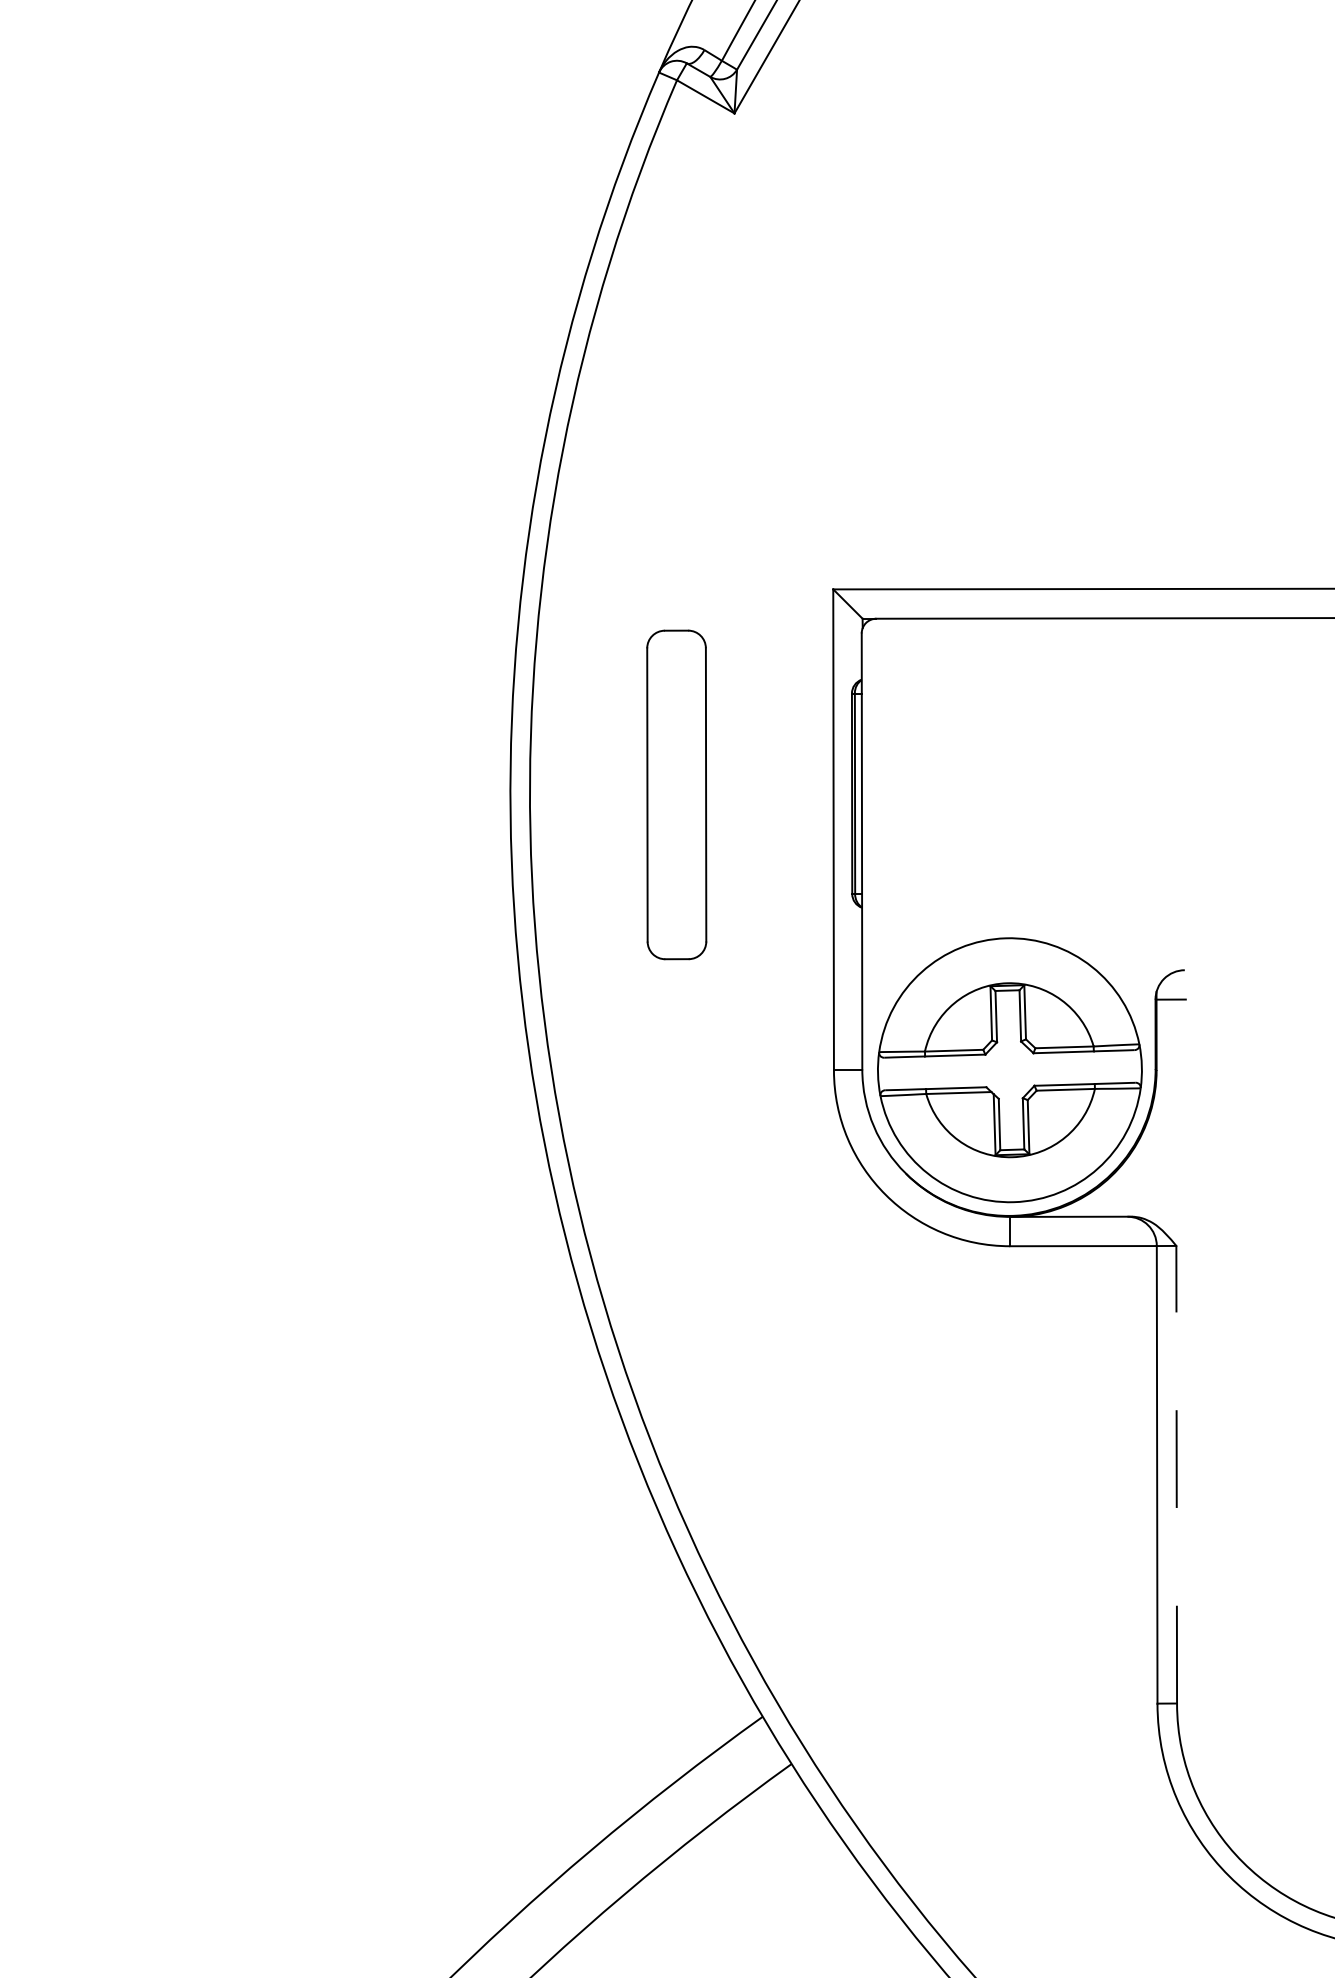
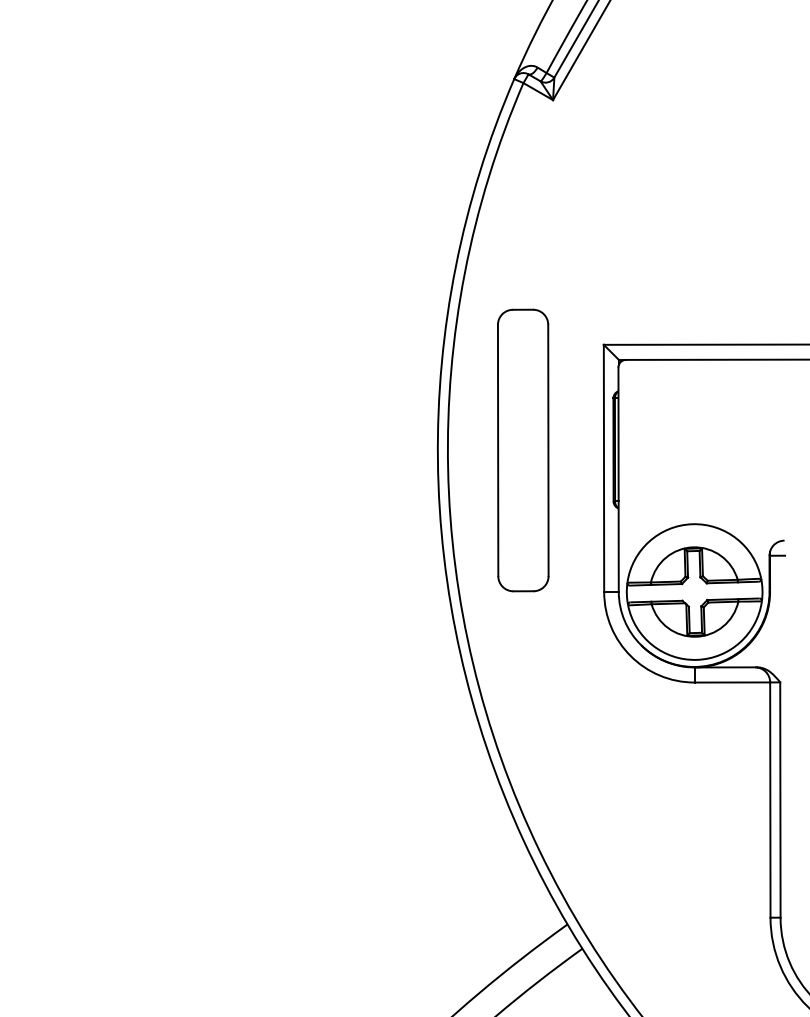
part: (677, 794) -> (523, 450), size x1.67
line: (1176, 1475) -> (780, 800), dashed -> solid

